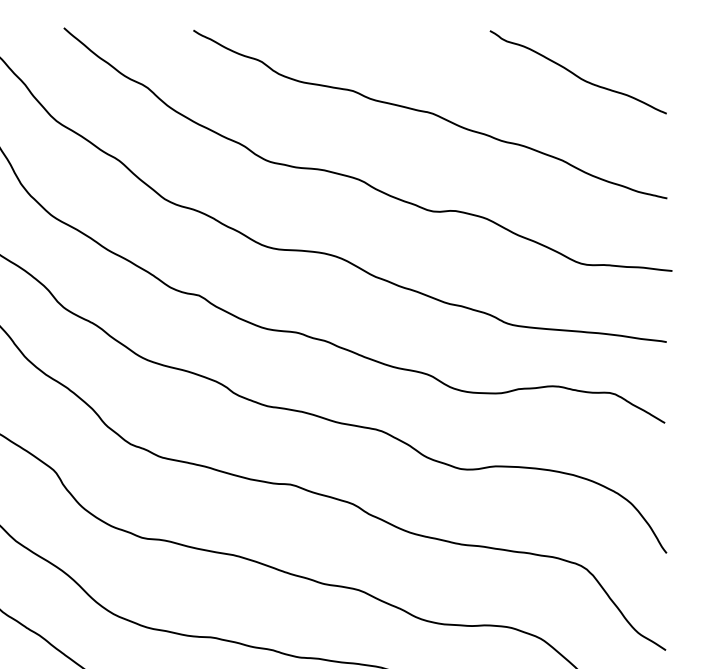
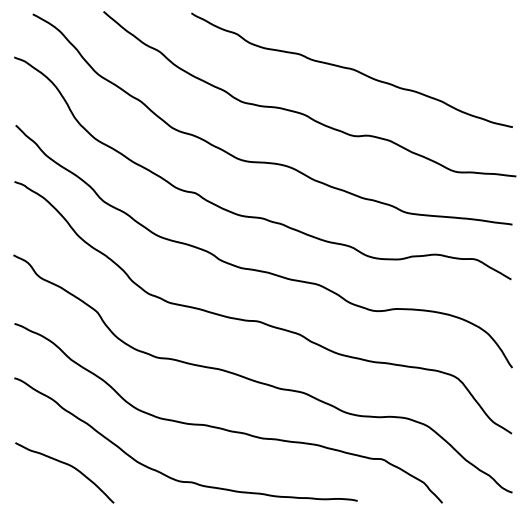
curve: (578, 75) -> (452, 43), removed

